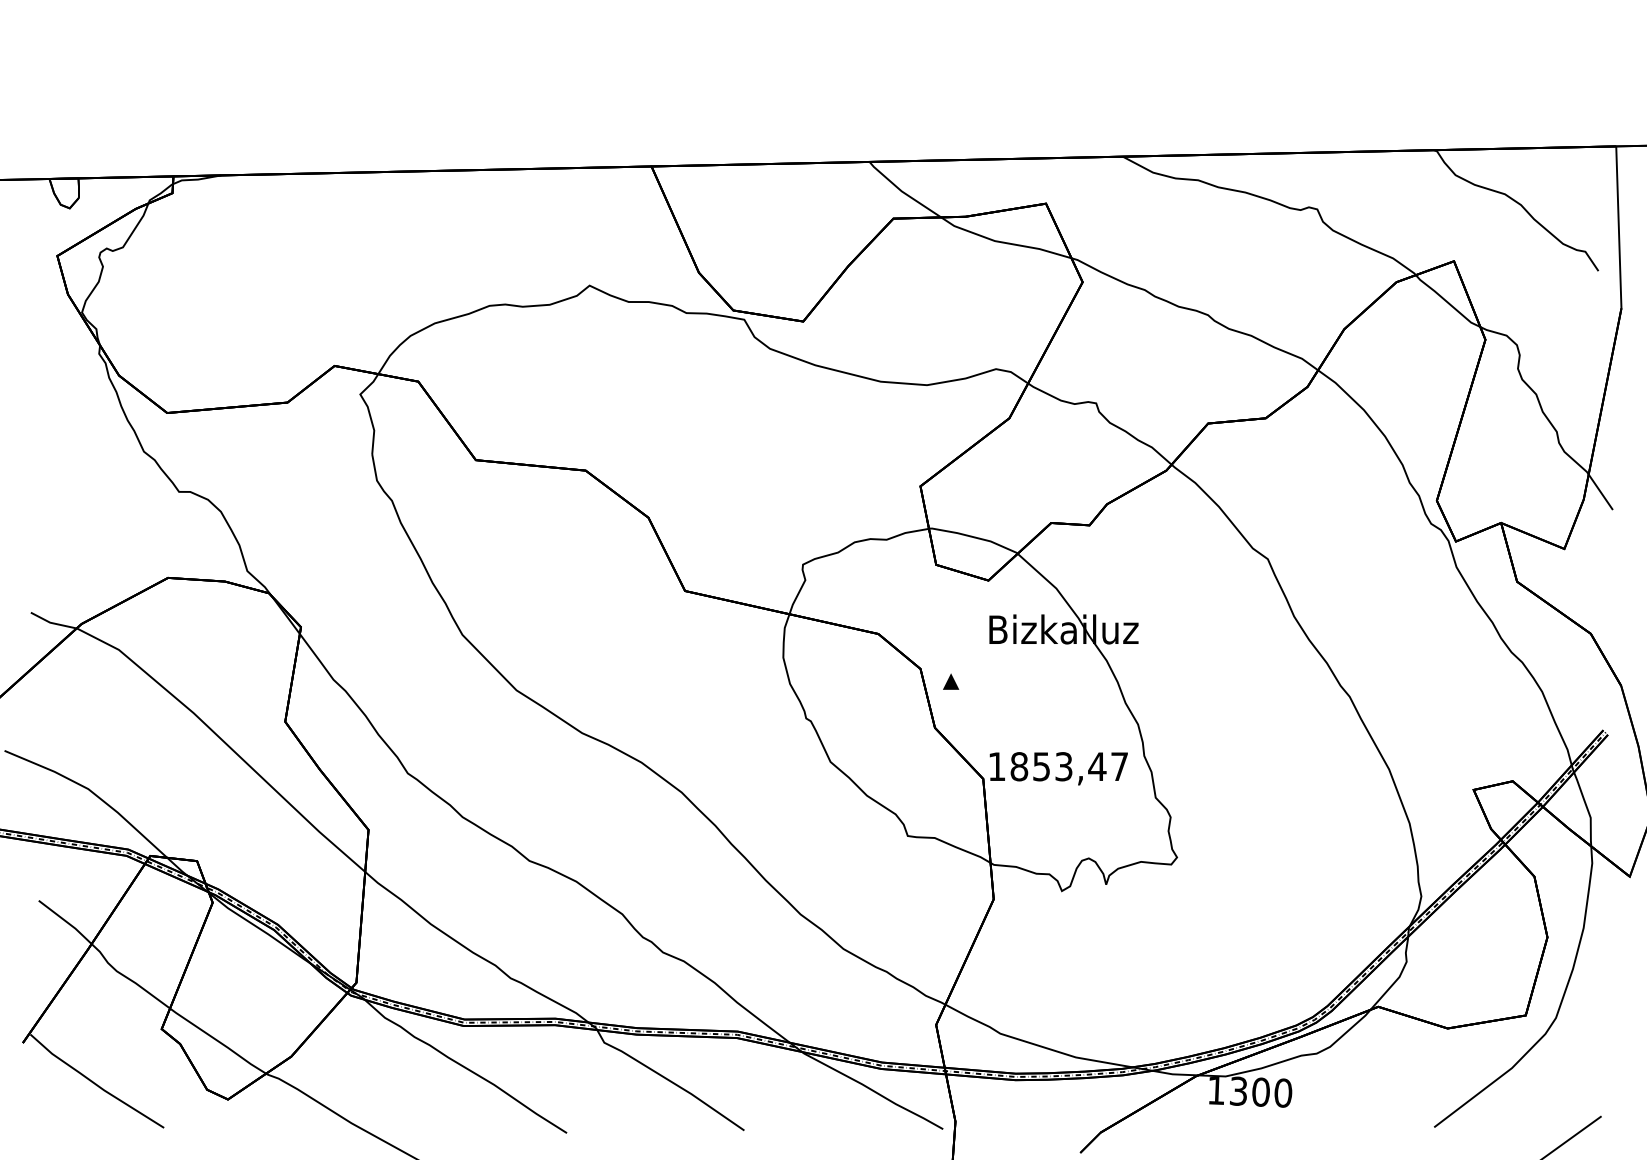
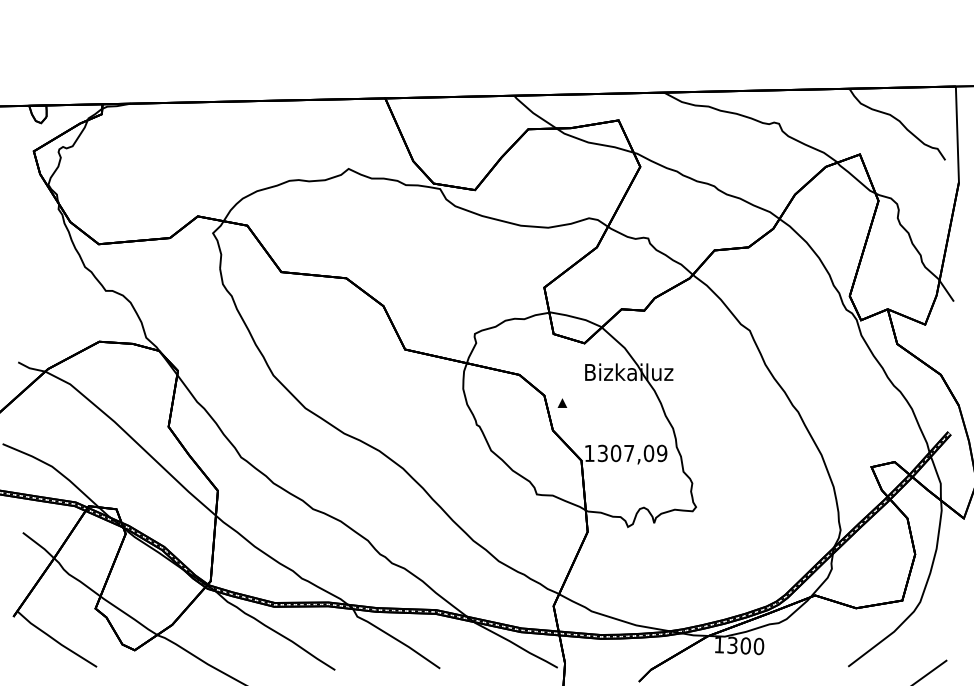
text: (1069, 766) -> (632, 453), 1853,47 -> 1307,09

